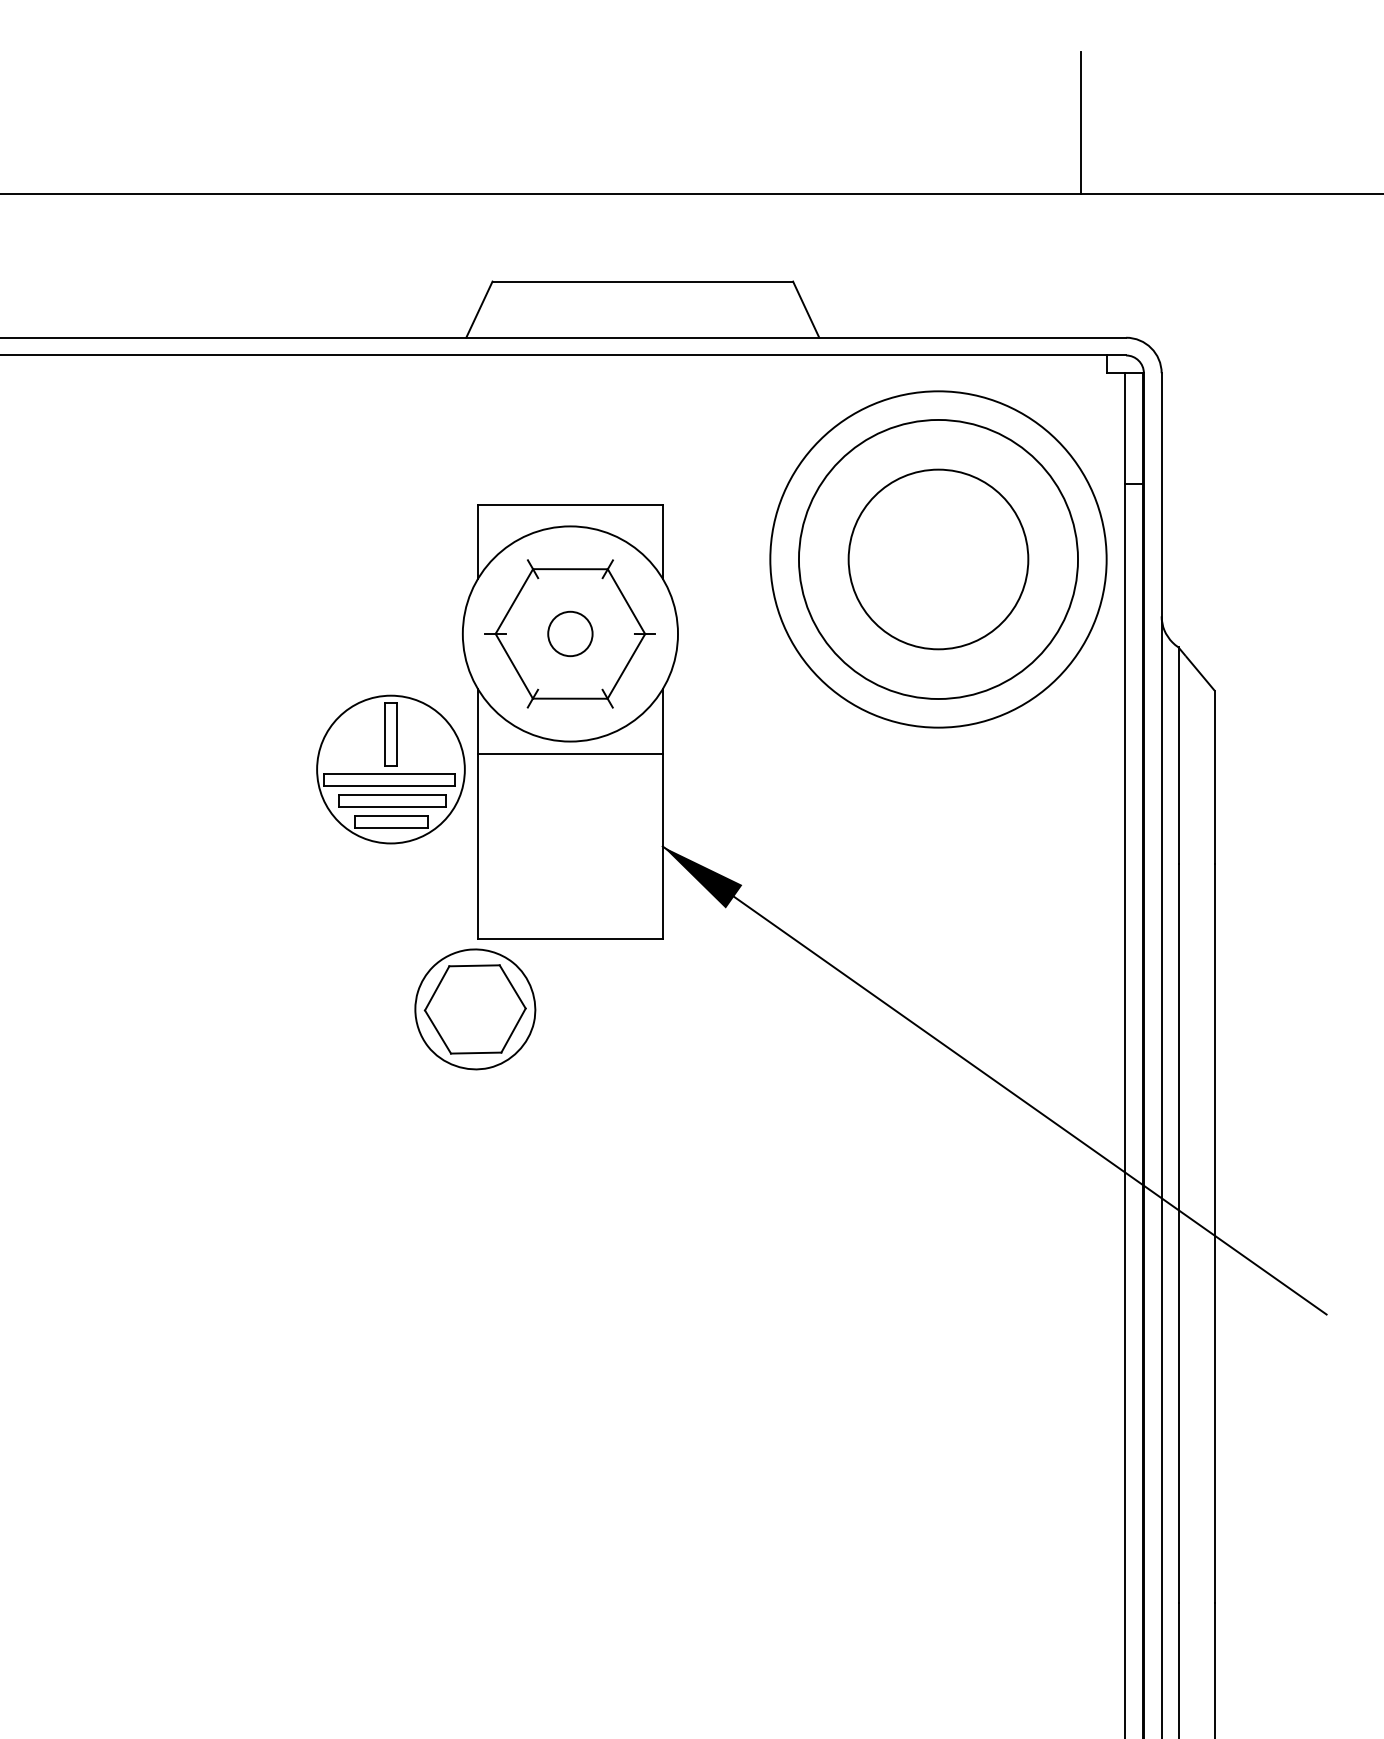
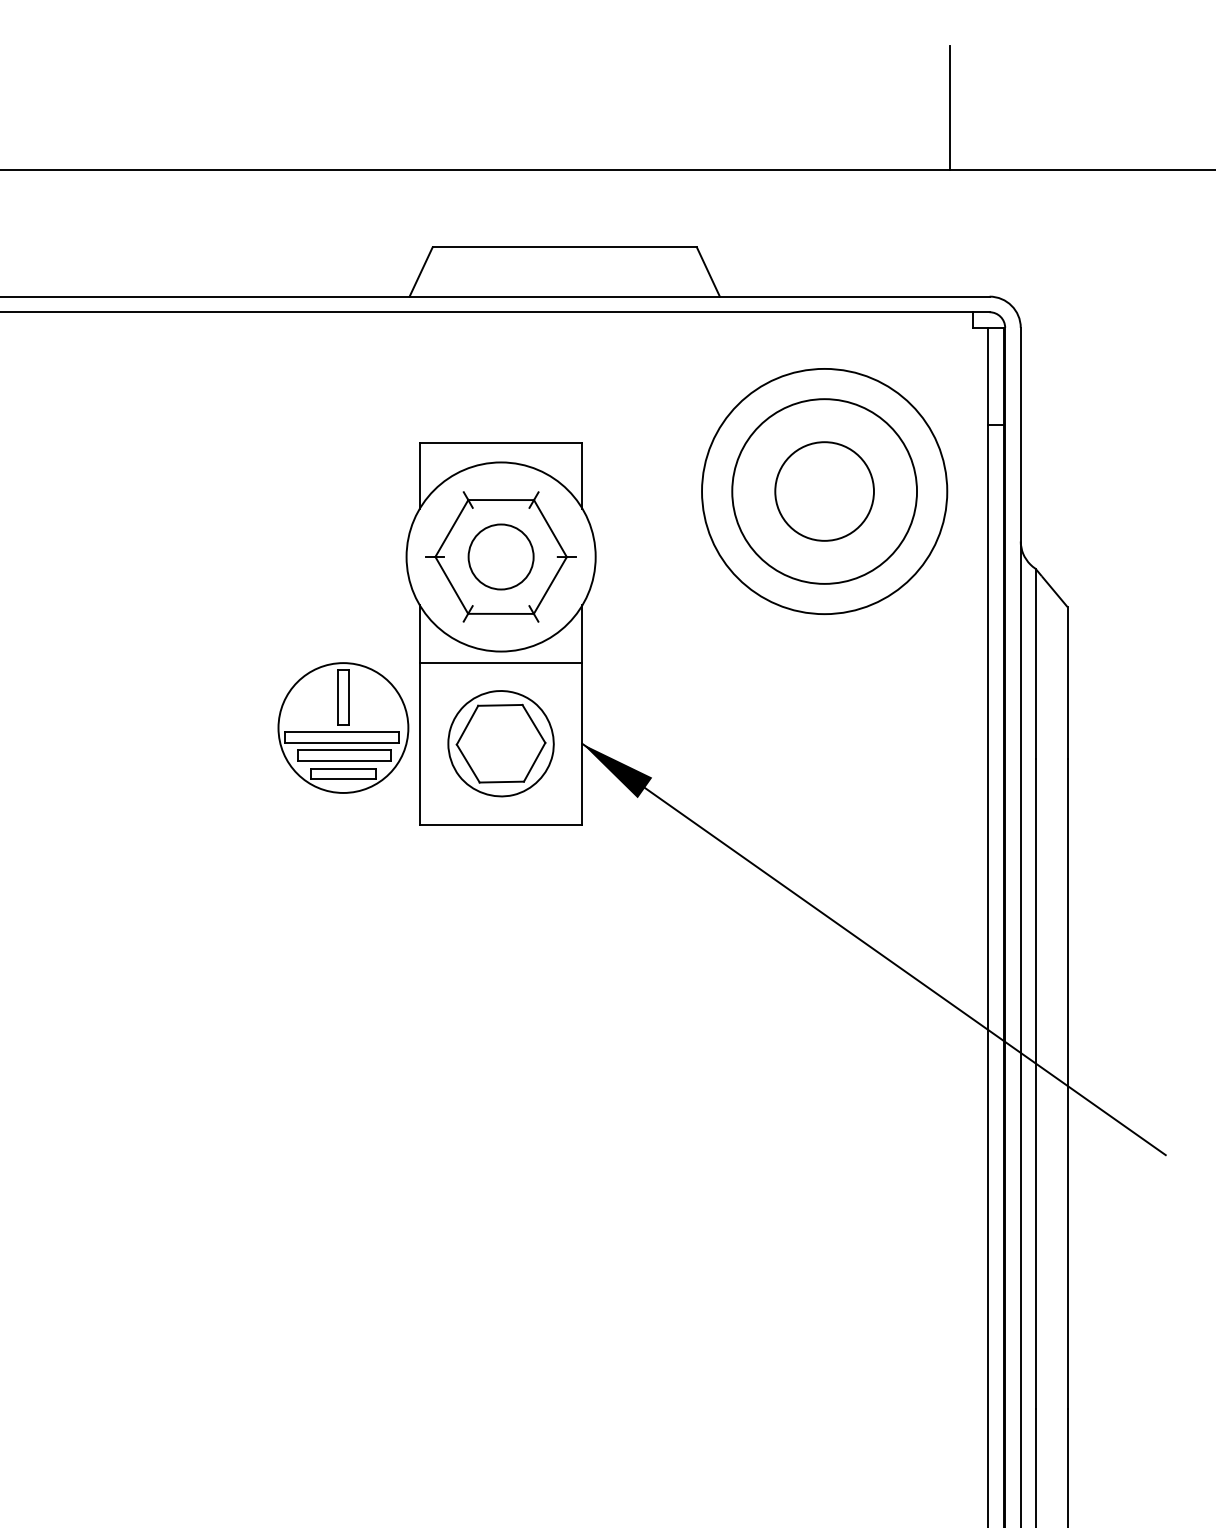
circle: (938, 559) -> (824, 491), size x0.62
circle: (938, 559) -> (824, 491), size x0.62
circle: (570, 633) -> (501, 556), size x1.67
part: (390, 769) -> (343, 727), moved
part: (475, 1009) -> (501, 743), moved

